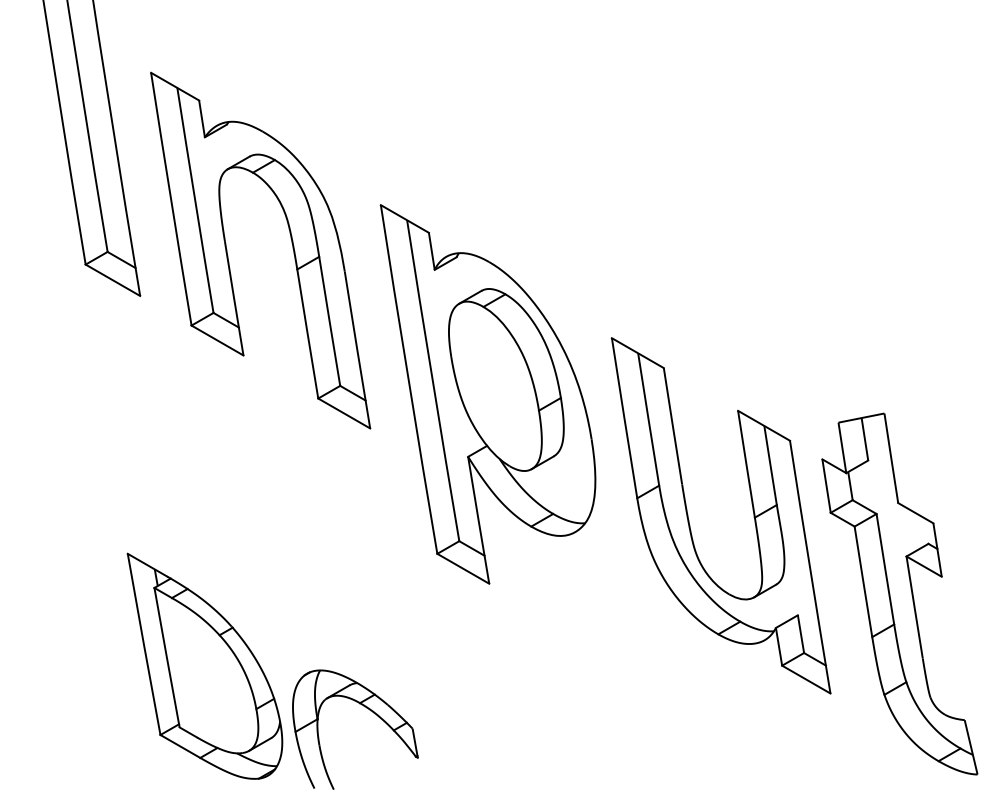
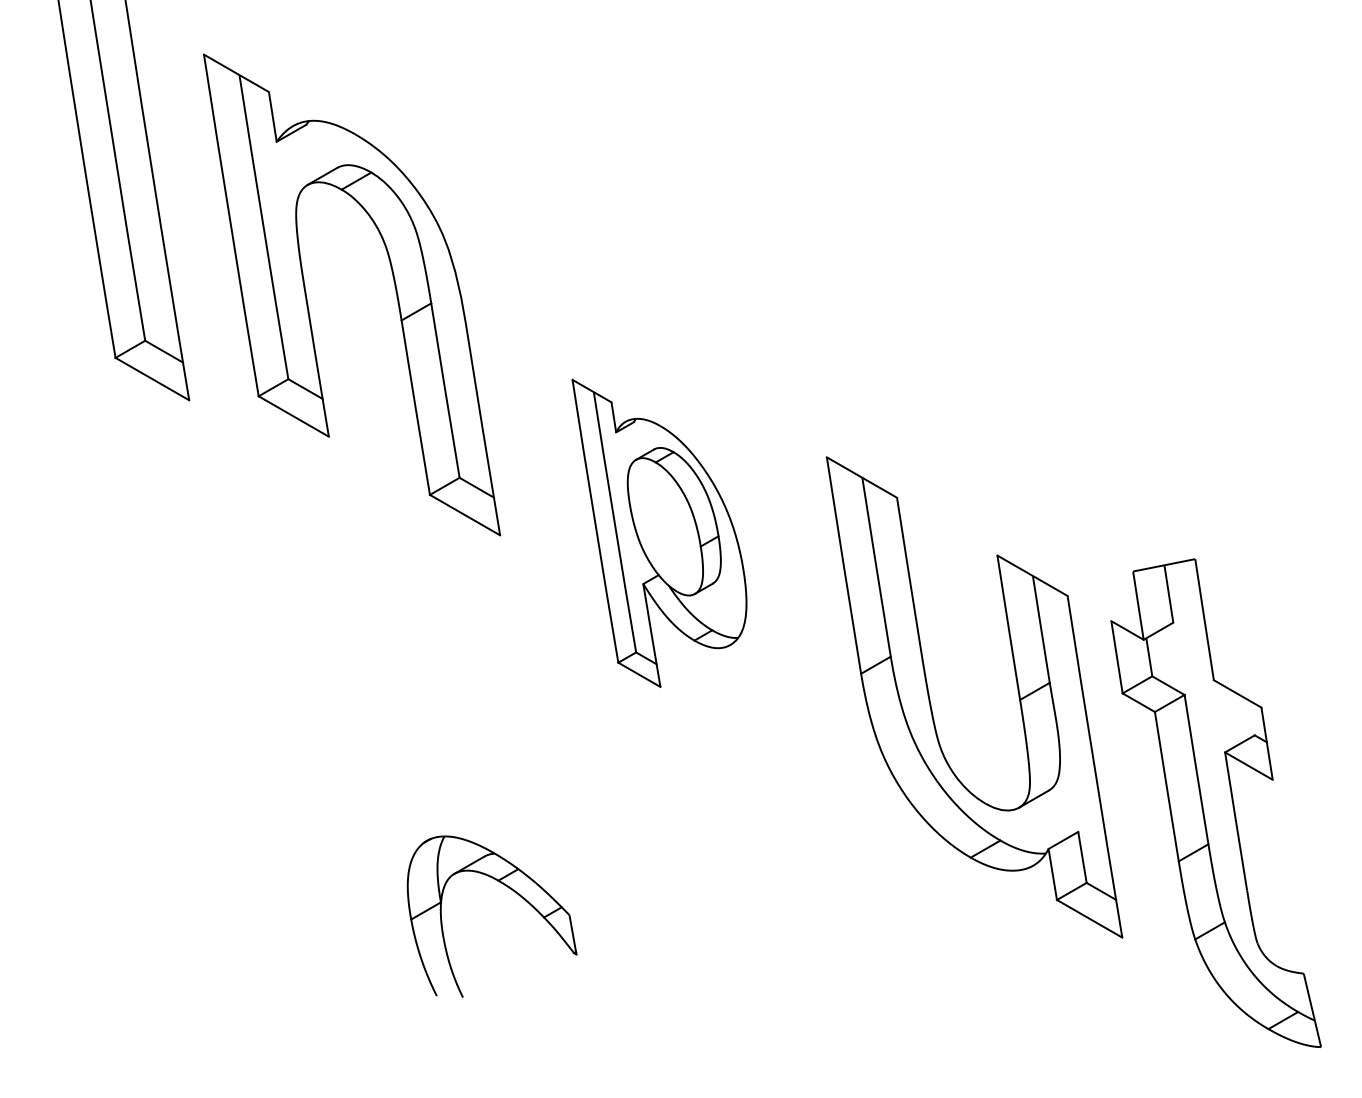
part: (292, 244) -> (394, 286), moved
part: (488, 394) -> (659, 533), size x0.6
part: (204, 666) -> (276, 900), removed
part: (367, 708) -> (508, 888), moved

